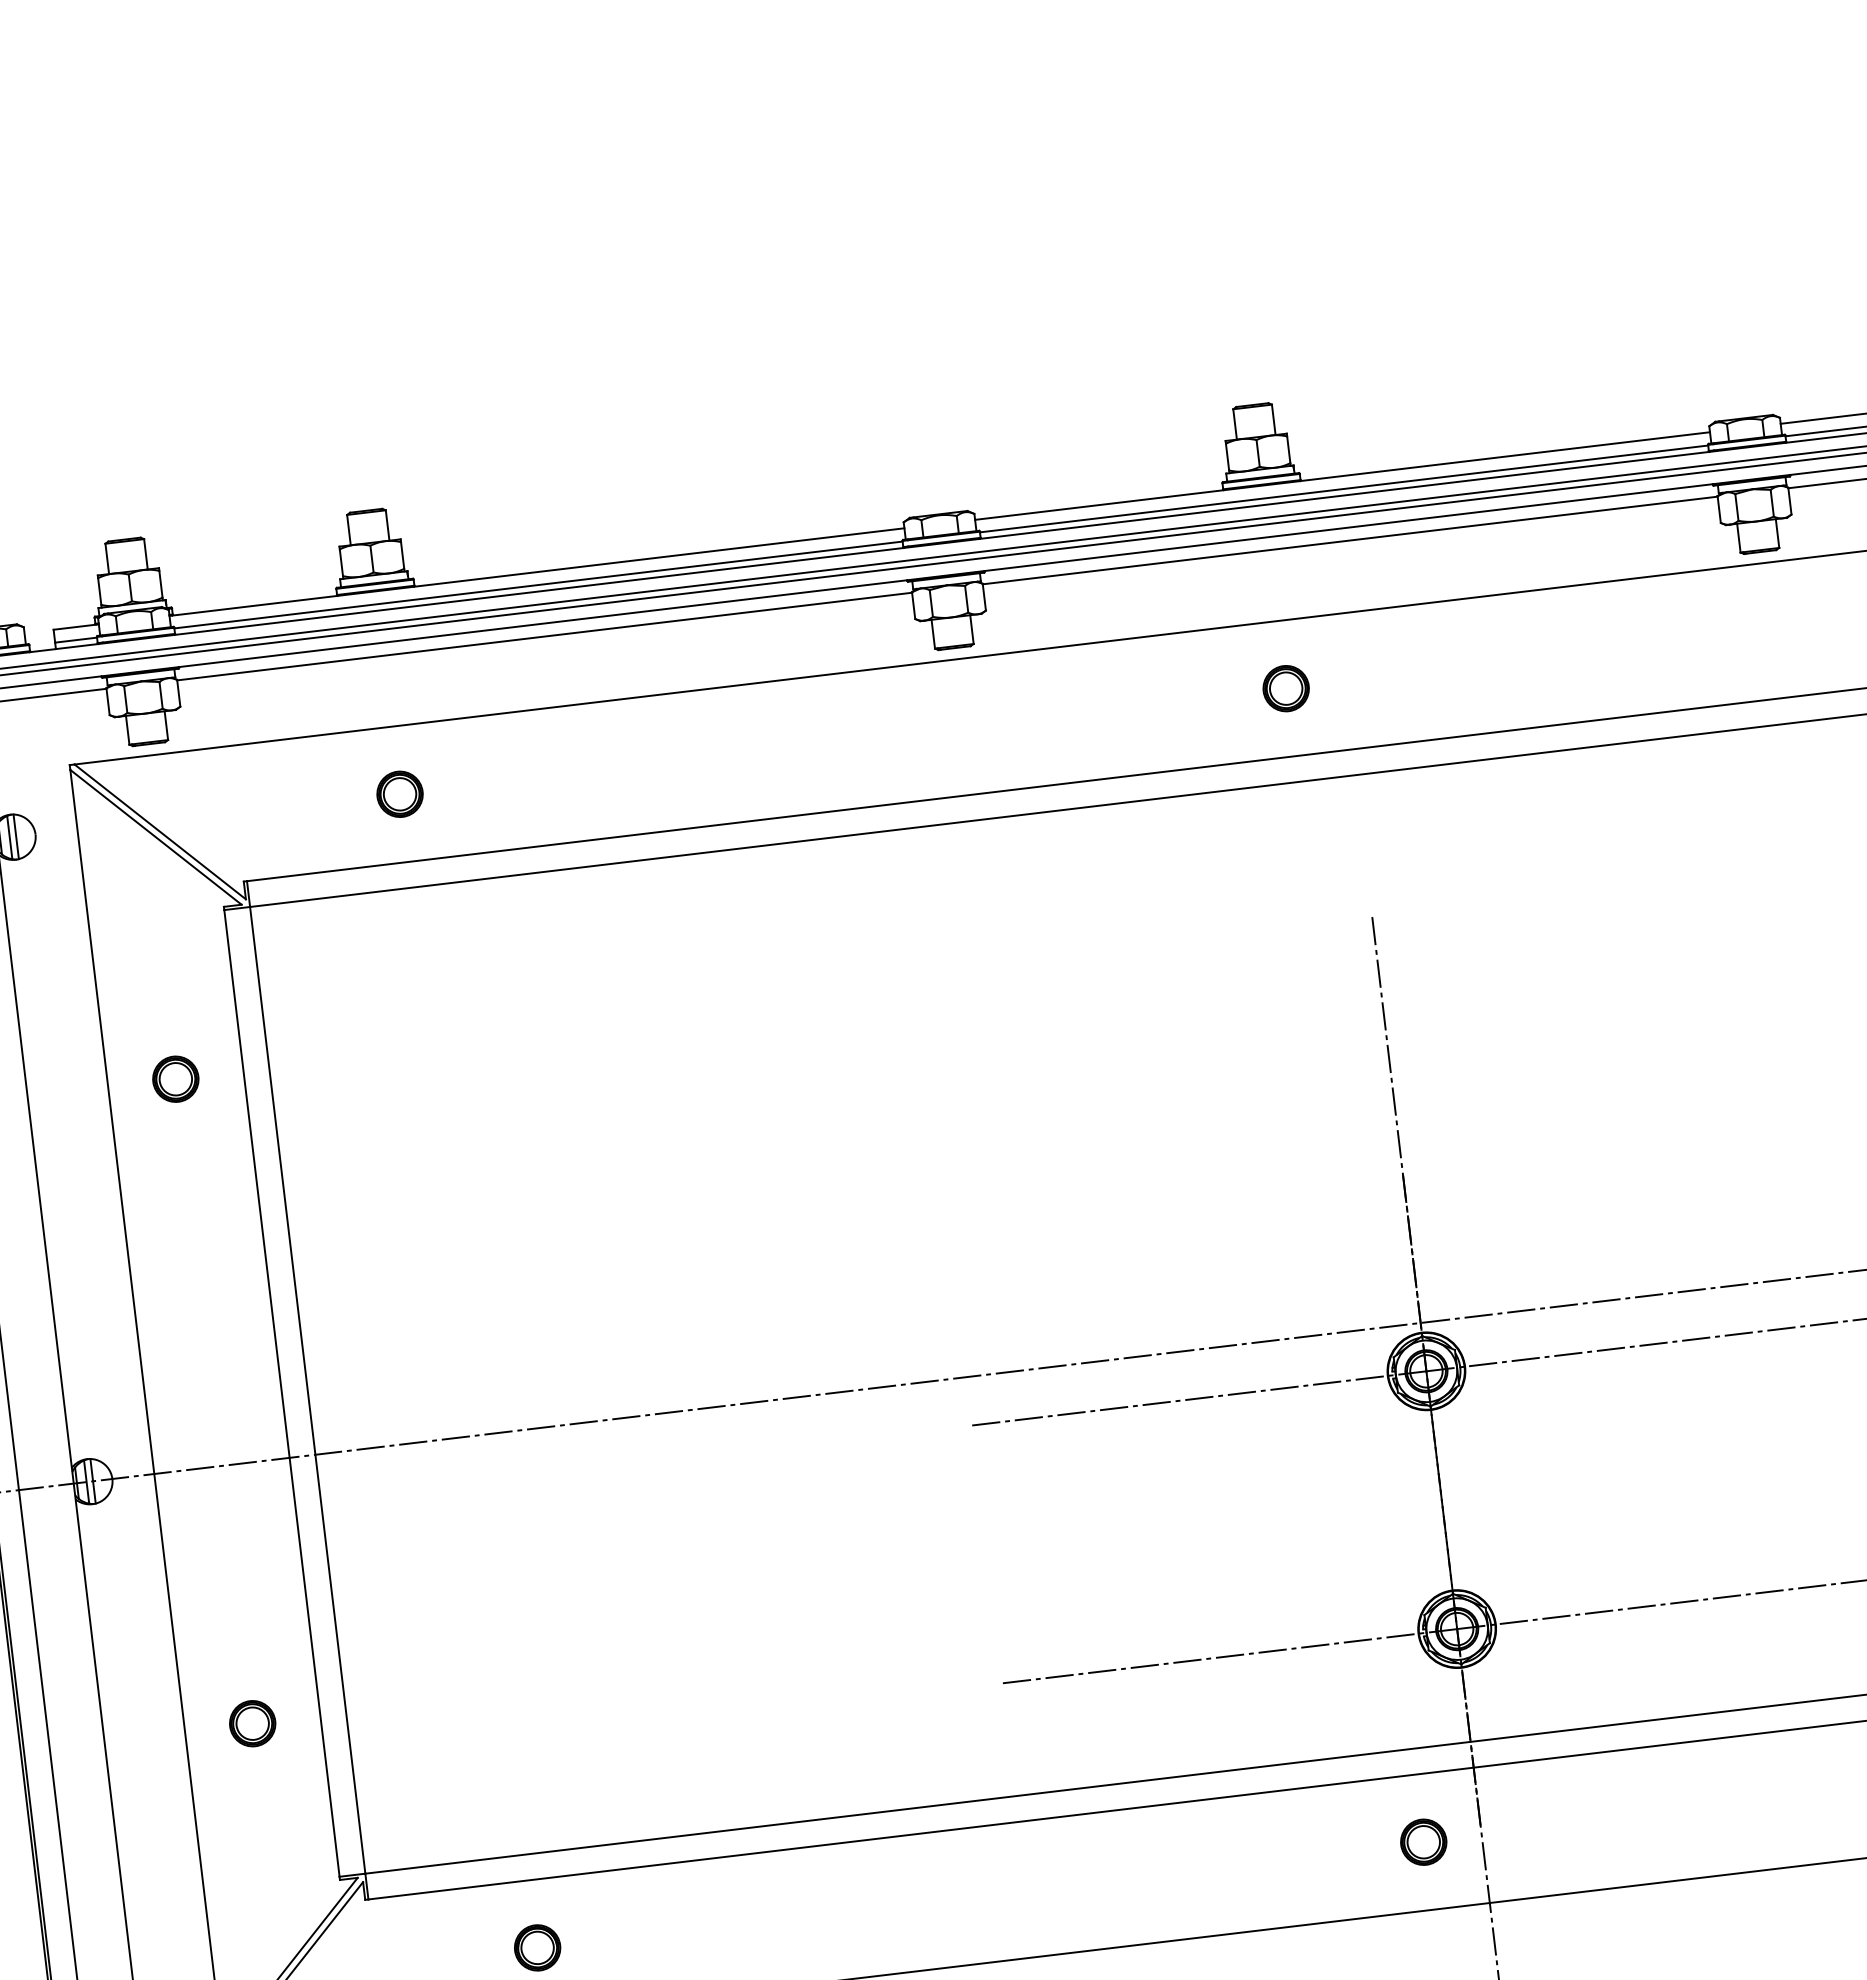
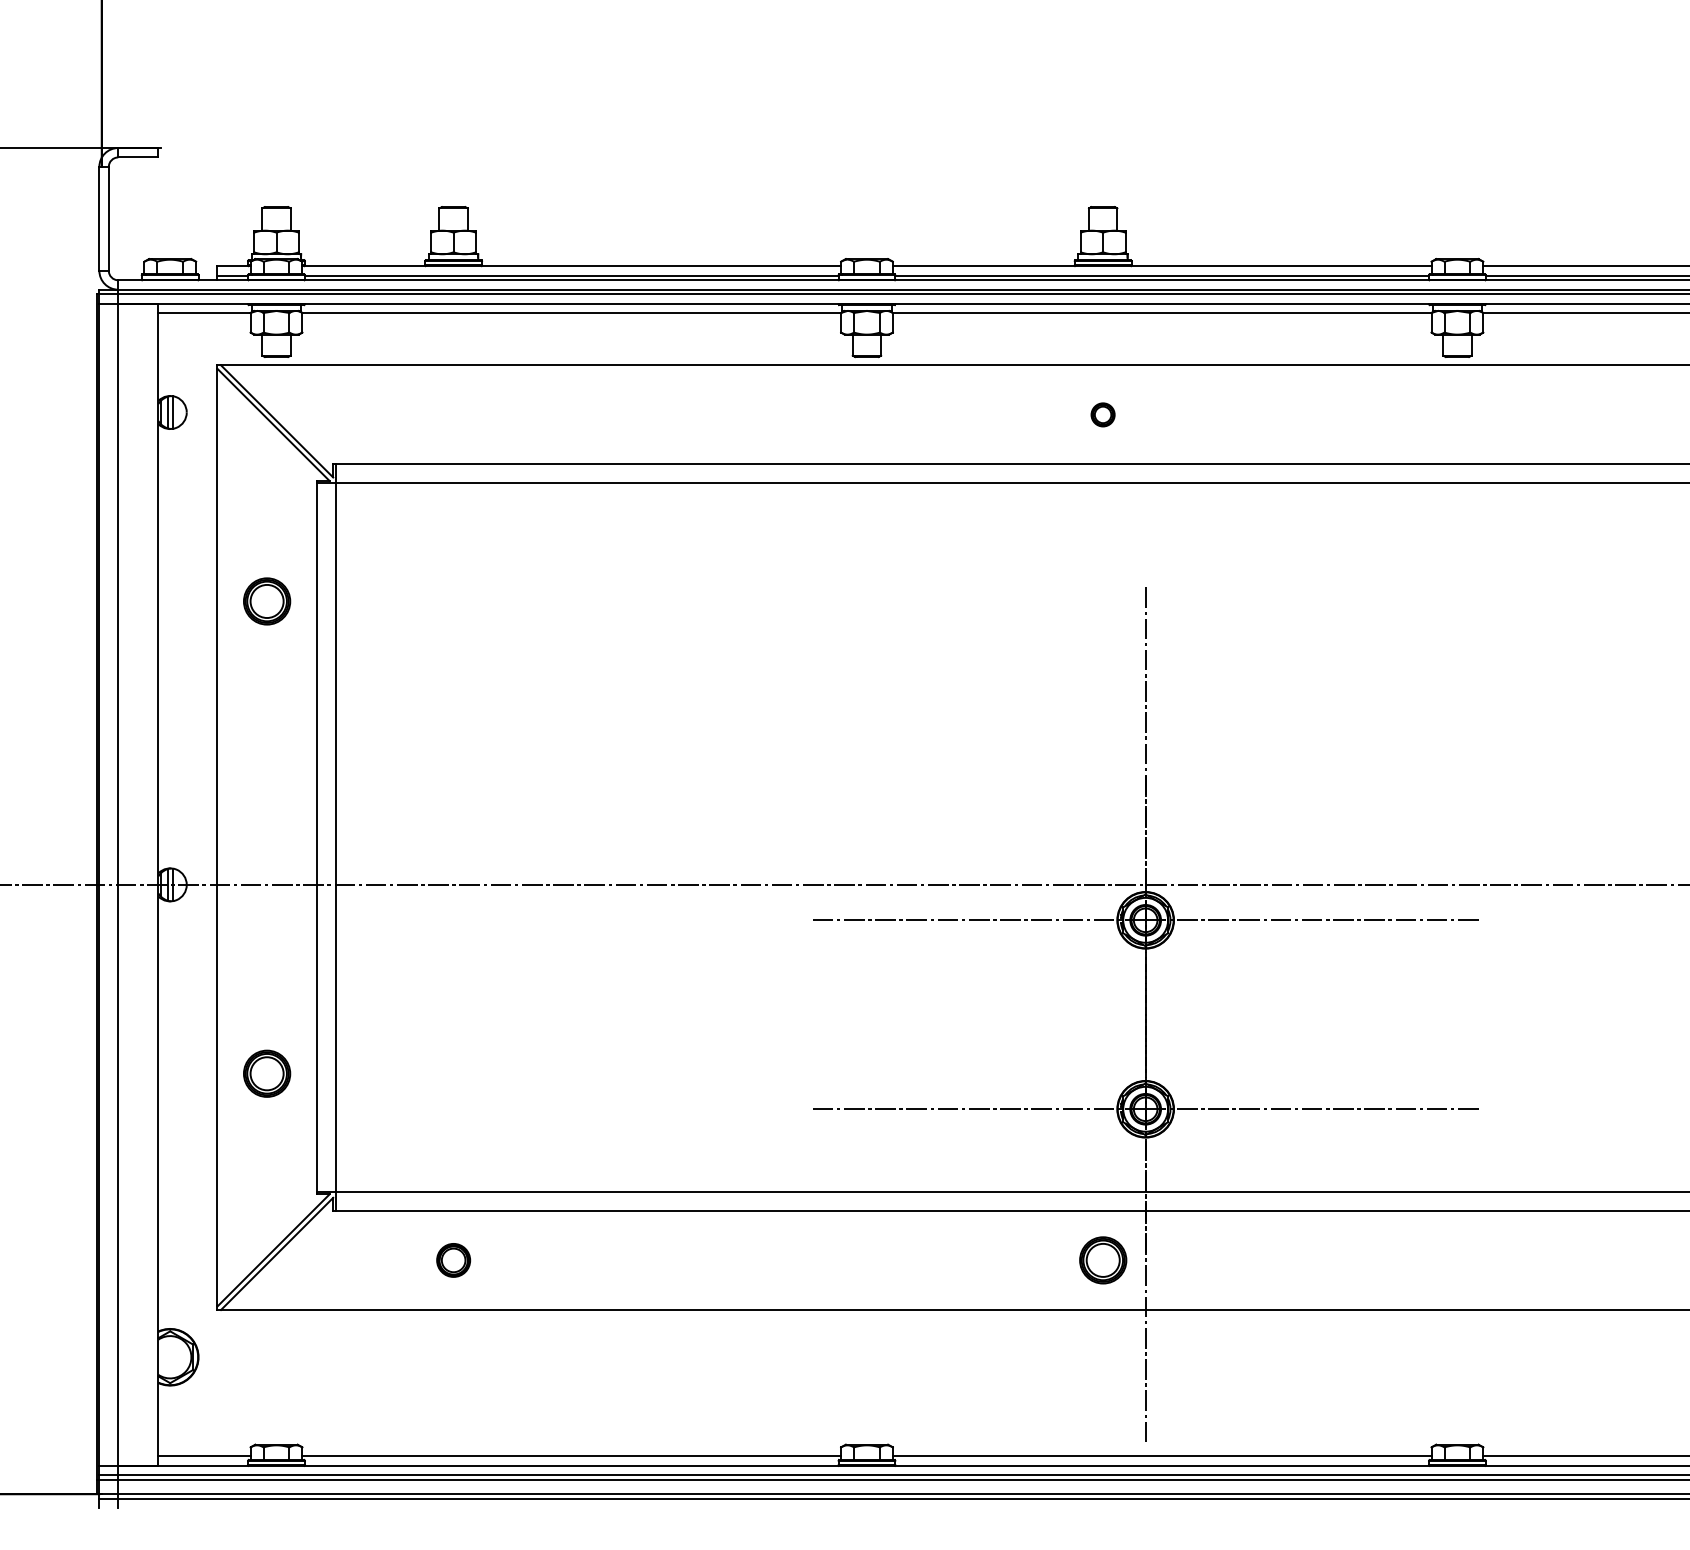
part: (1285, 688) -> (1102, 414), size x0.7
part: (399, 793) -> (453, 414), removed
part: (175, 1079) -> (266, 601), size x1.4
part: (251, 1723) -> (266, 1073), size x1.4
part: (1422, 1842) -> (1102, 1260), size x1.4

